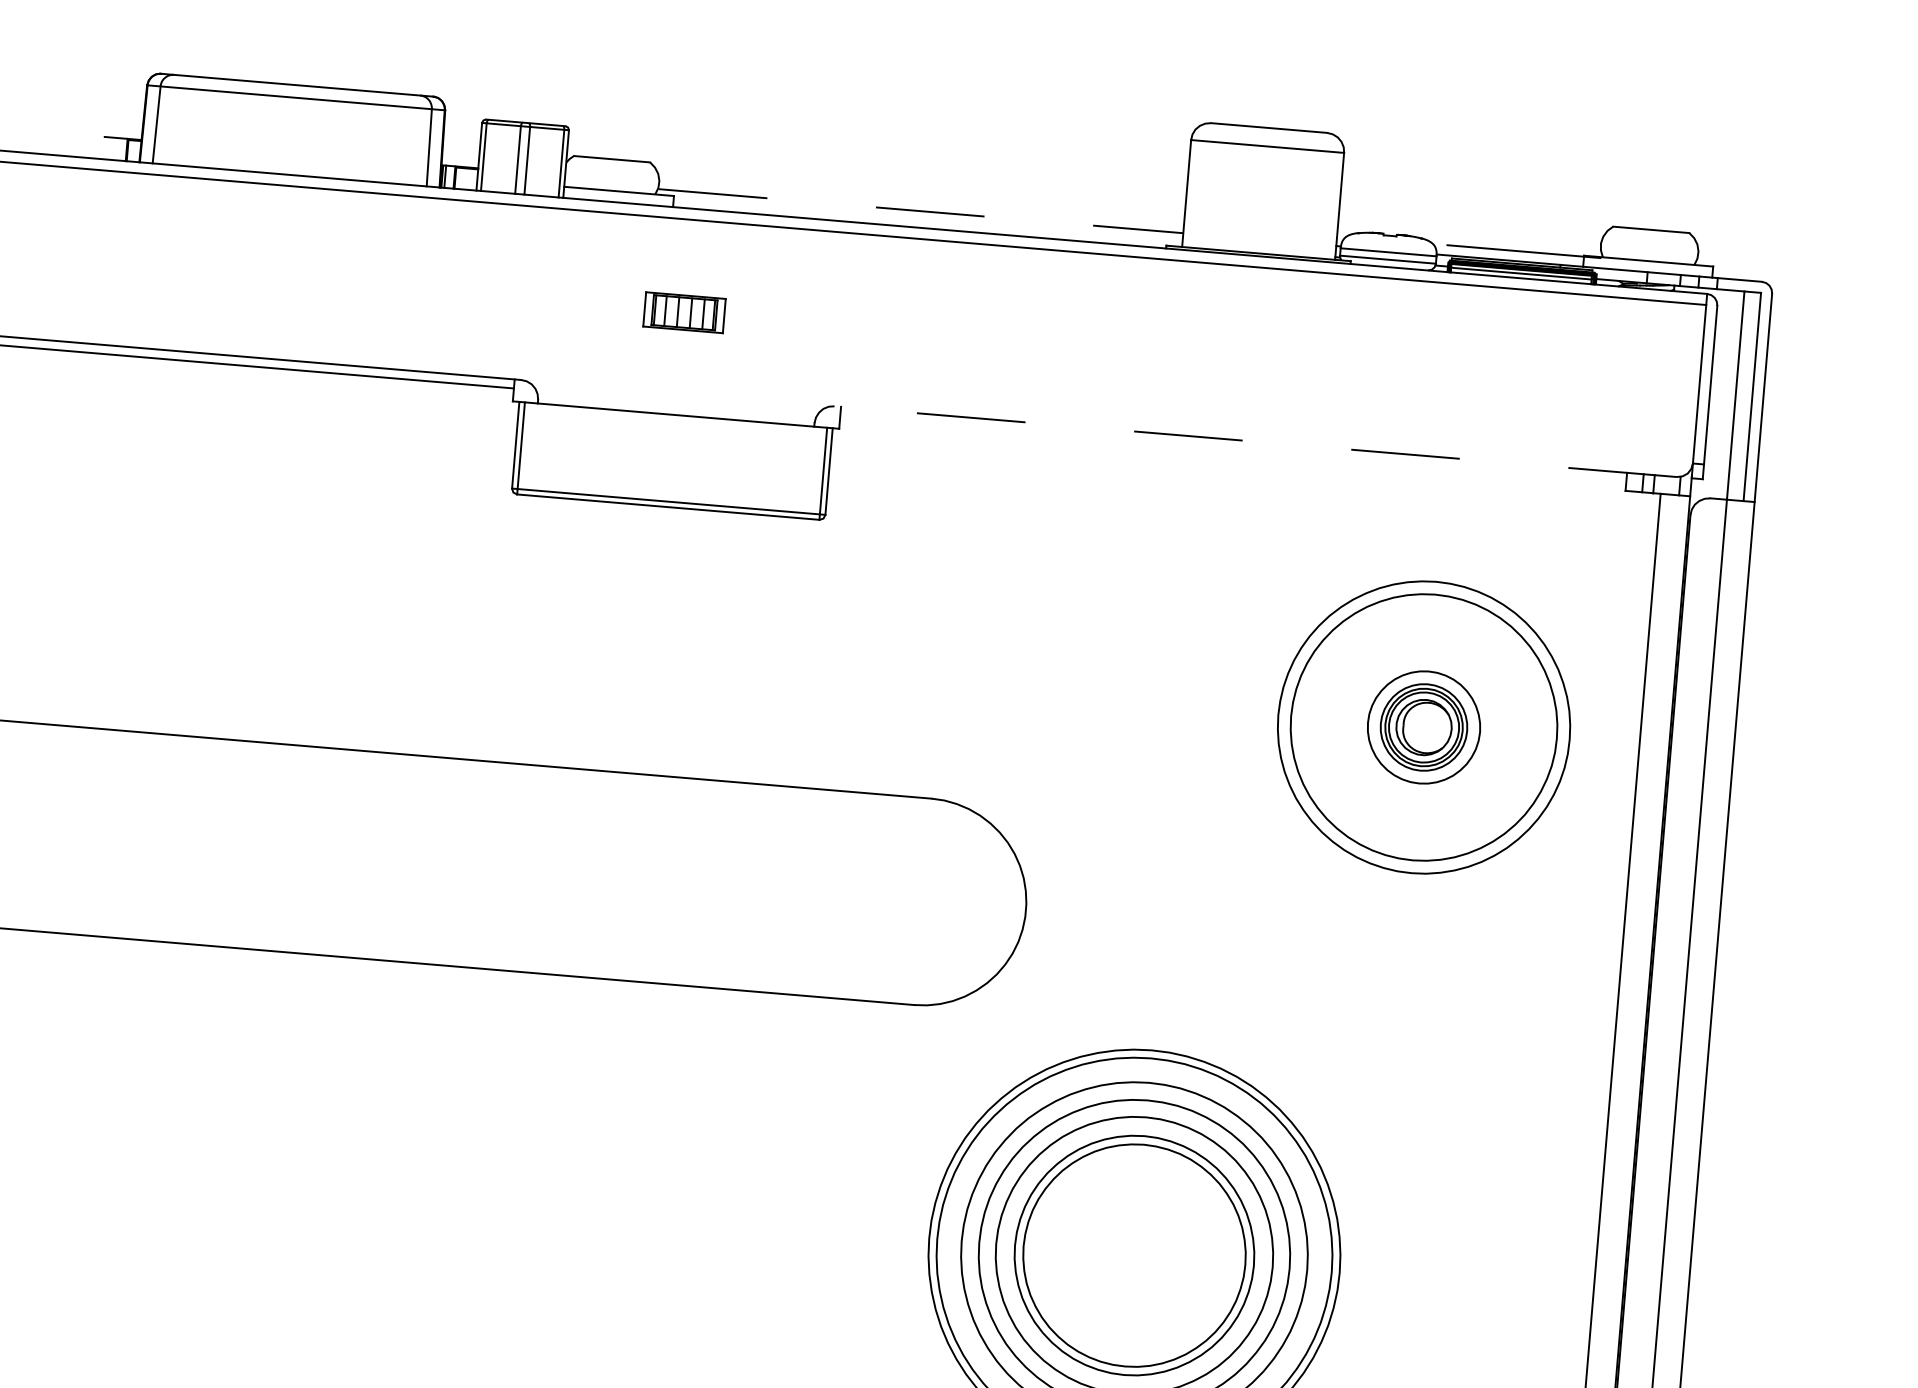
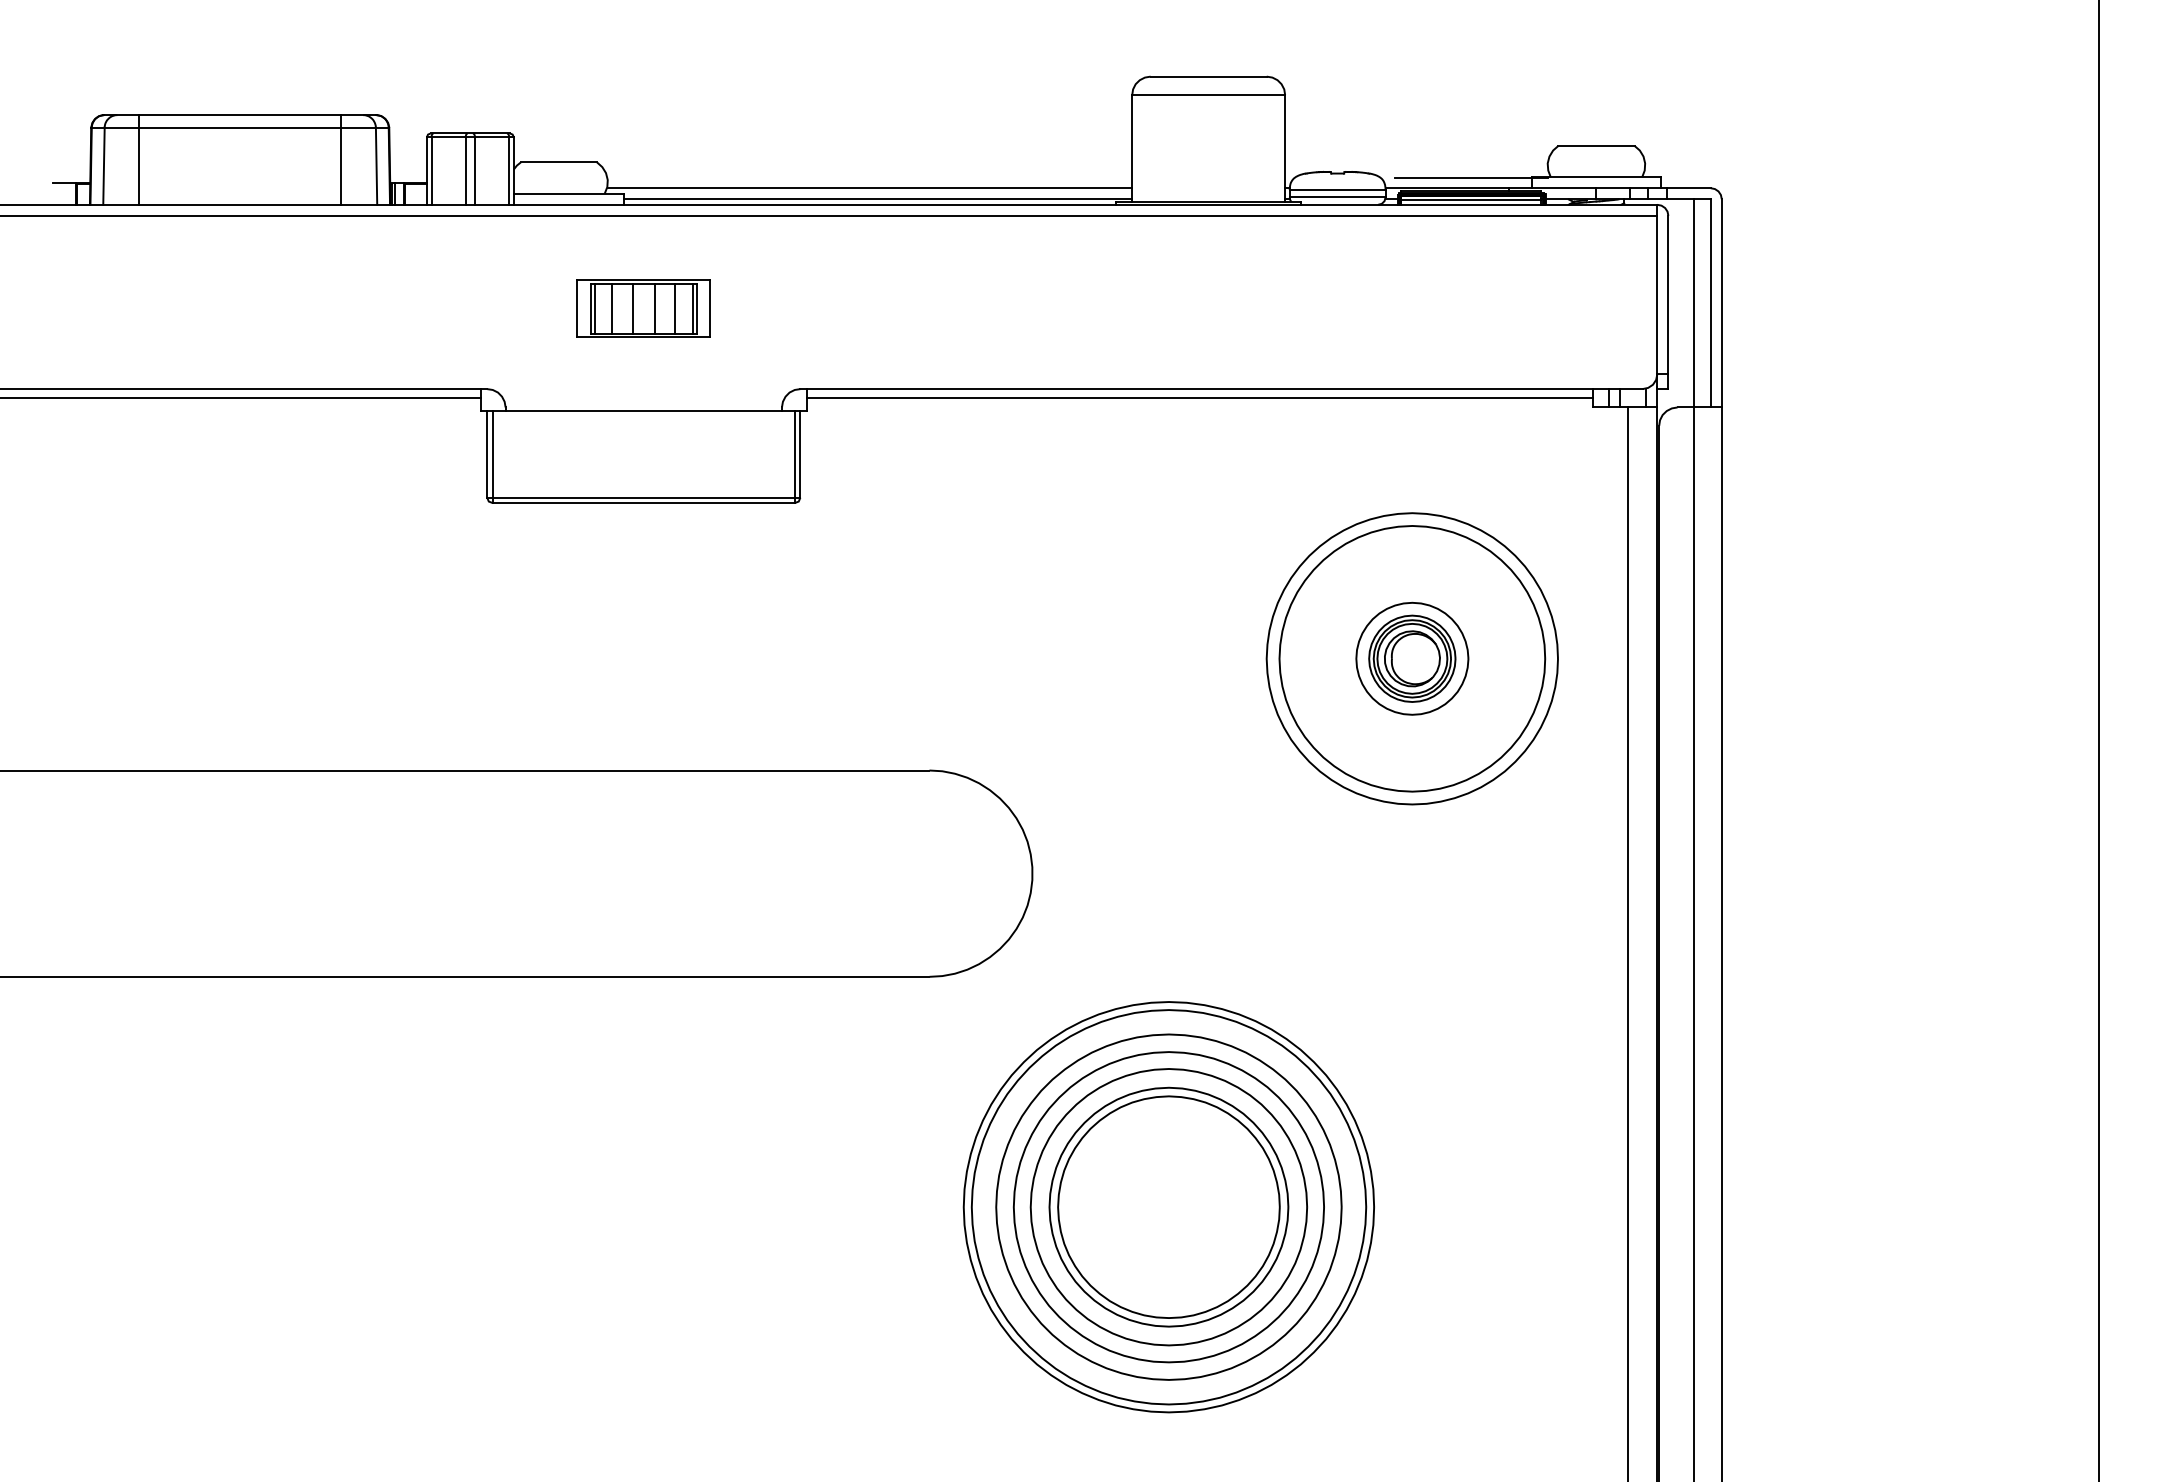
line: (192, 121) -> (139, 159), added
line: (394, 138) -> (341, 159), added
line: (921, 211) -> (870, 188), dashed -> solid
line: (927, 223) -> (877, 199), added
part: (684, 312) -> (643, 308), size x1.67
line: (1254, 441) -> (1220, 389), dashed -> solid
line: (1232, 449) -> (1199, 398), added

